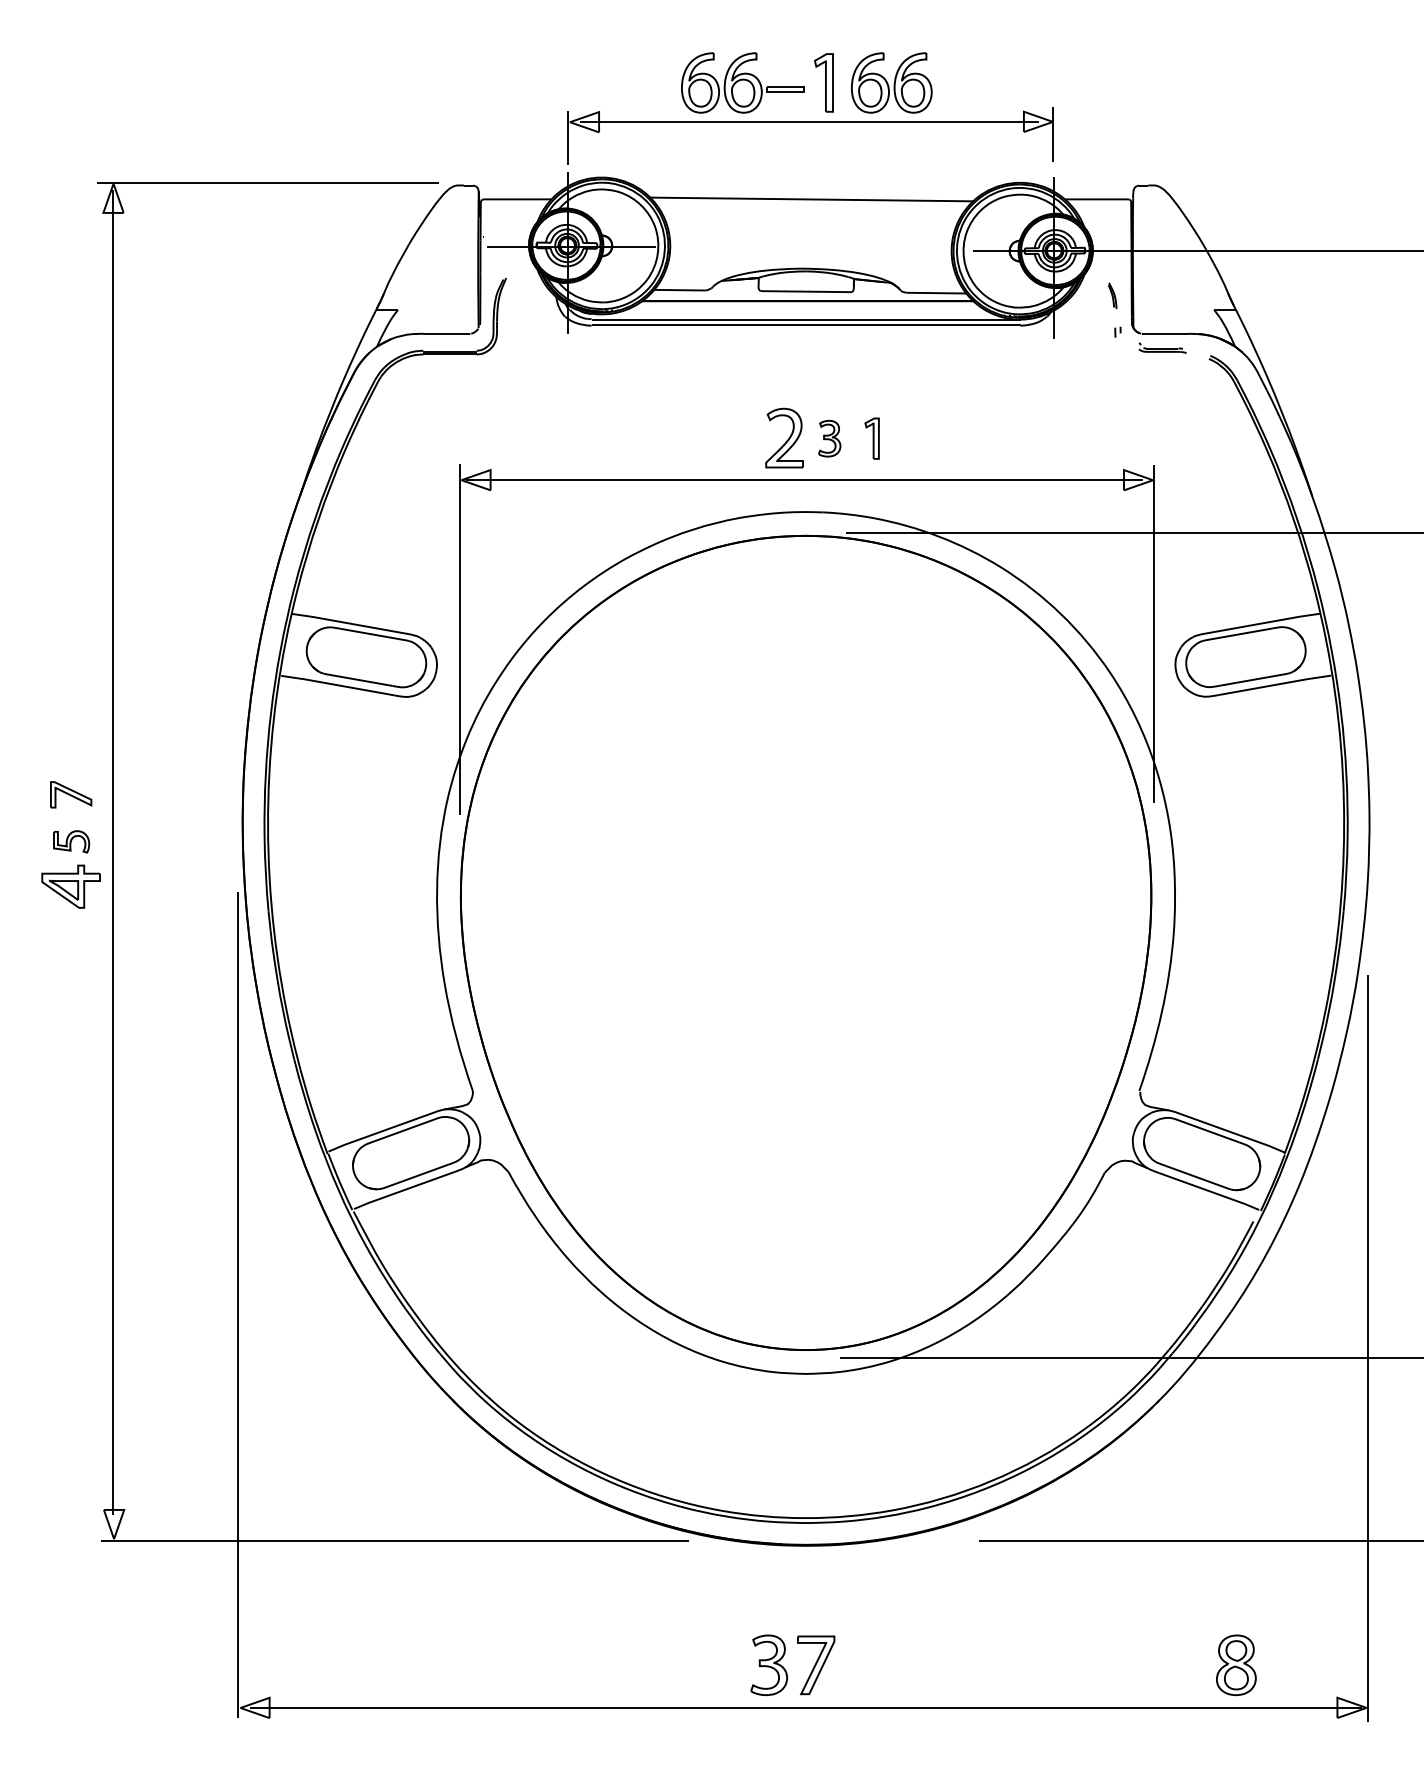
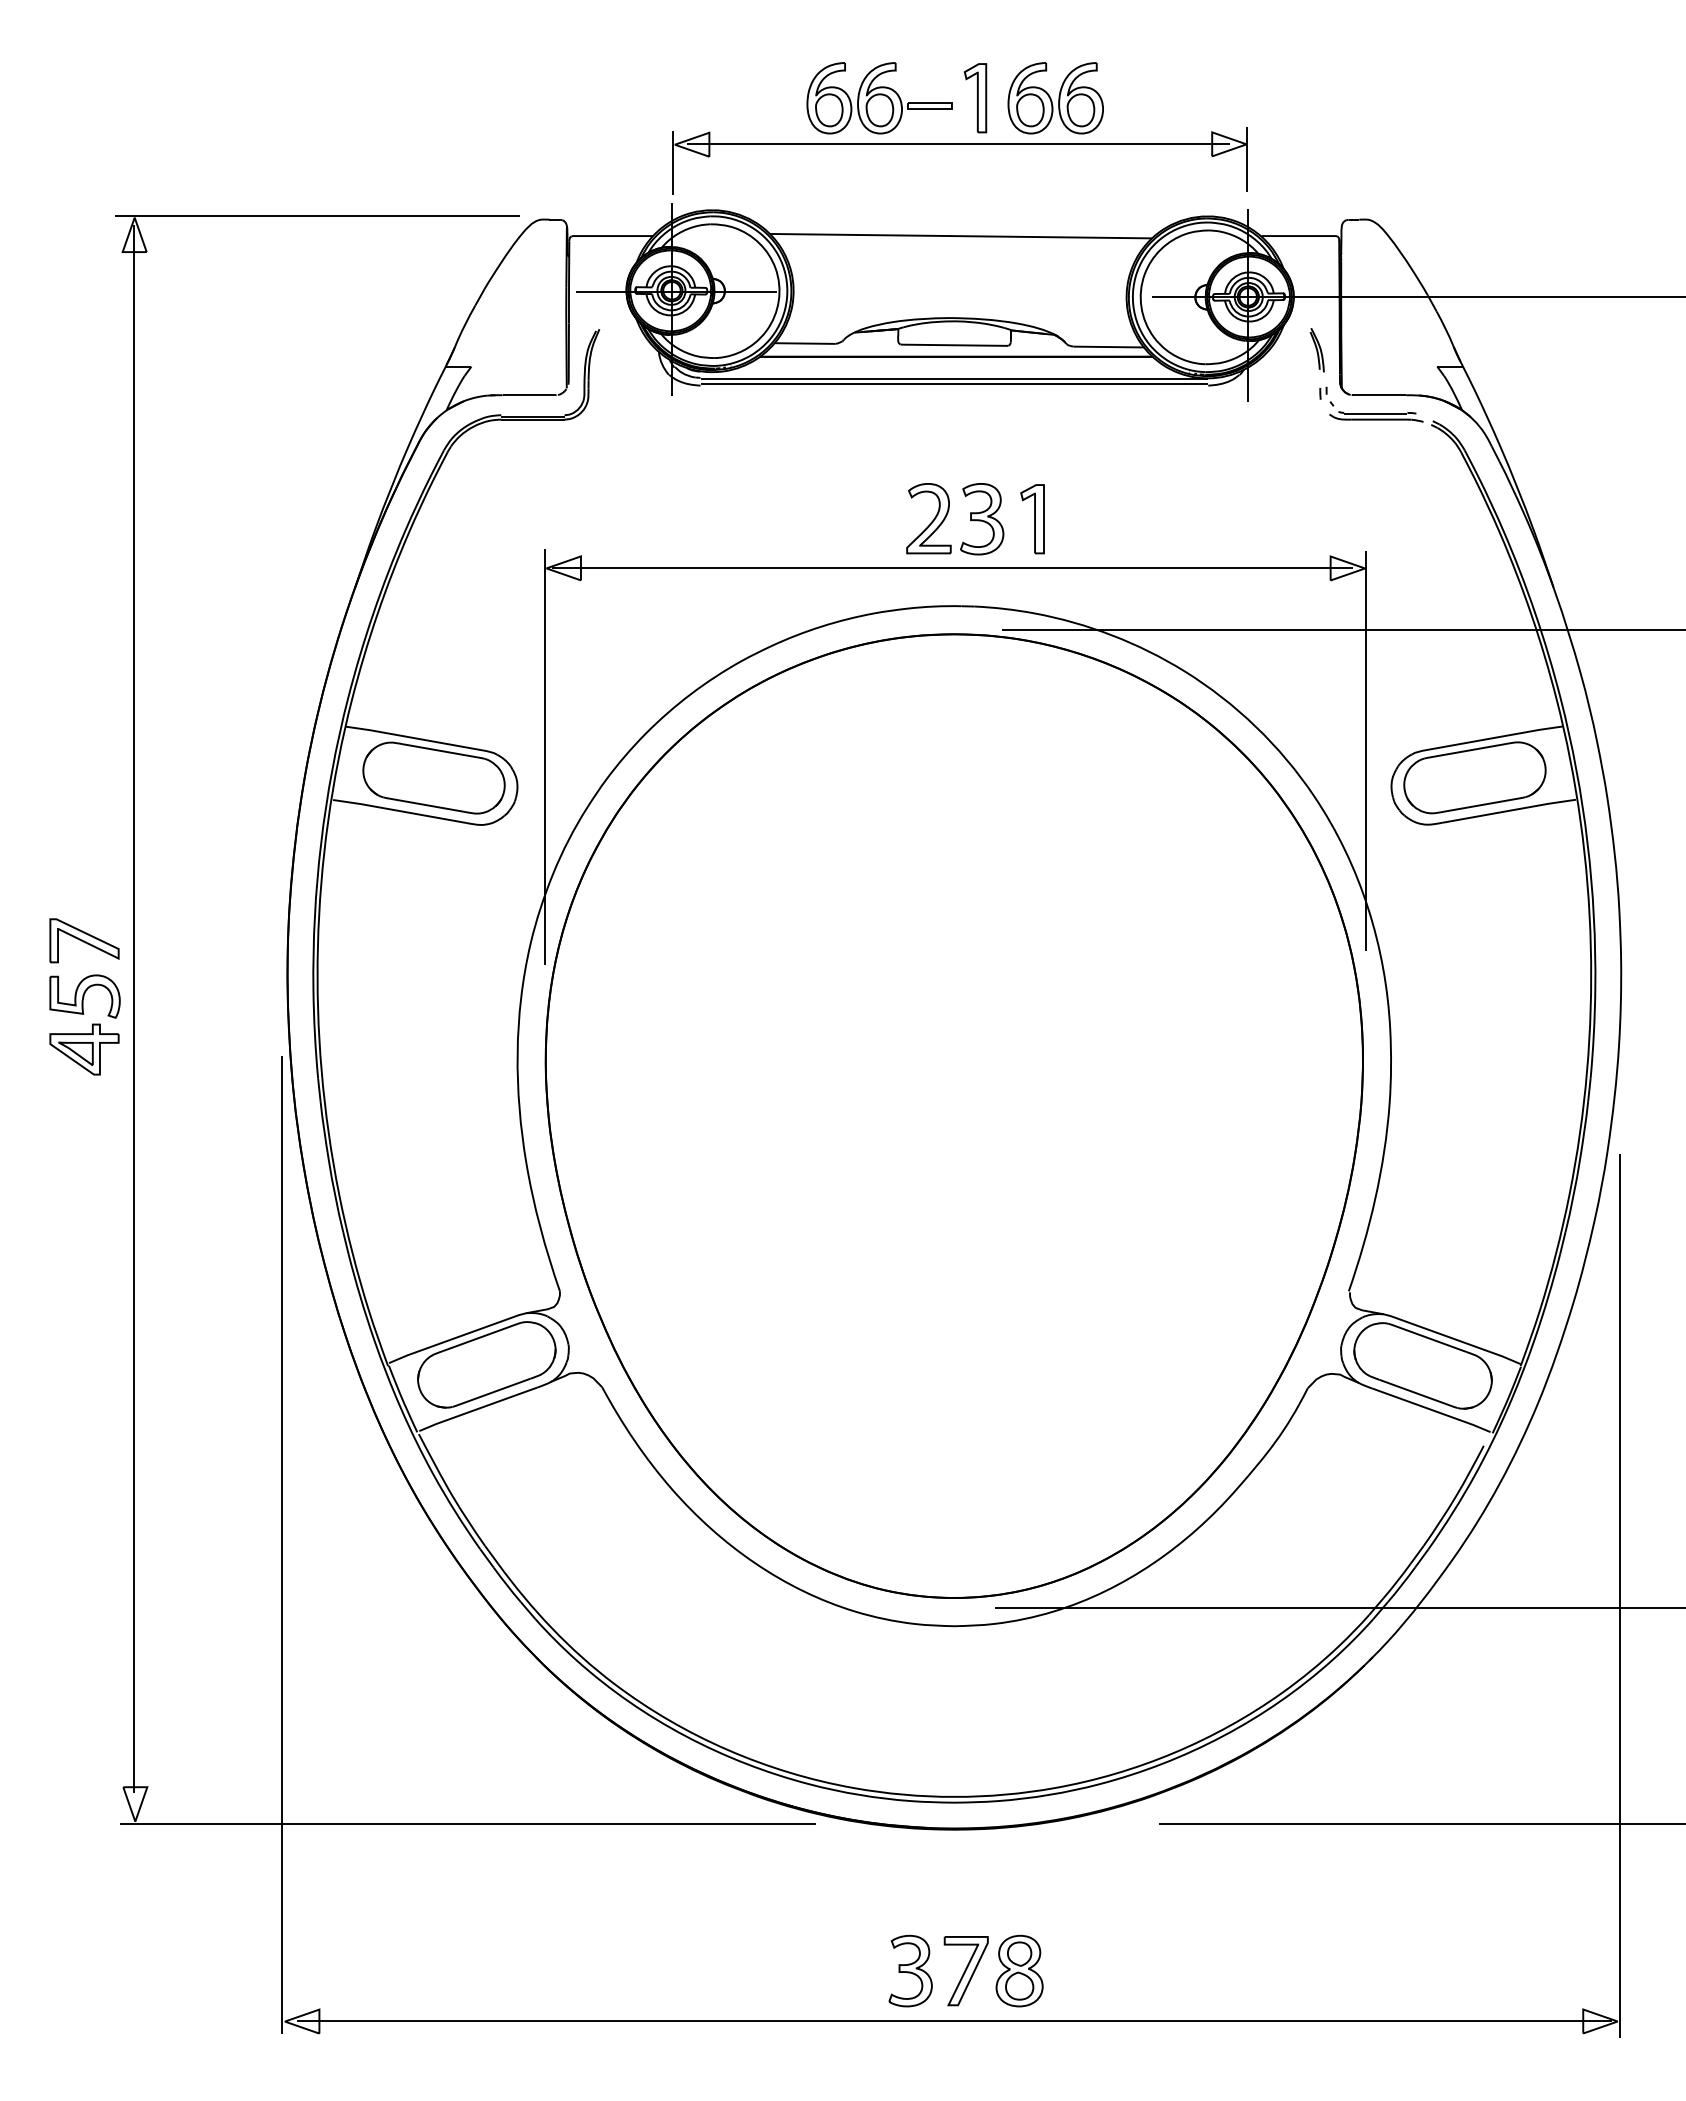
part: (1112, 296) -> (1316, 350), size x1.43
part: (1162, 347) -> (1376, 411), size x1.67
part: (829, 438) -> (982, 519), size x1.67
part: (872, 438) -> (1032, 519), size x1.43
part: (71, 794) -> (84, 940), size x1.43
part: (71, 841) -> (84, 996), size x1.67
part: (1236, 1664) -> (1019, 1970), moved

